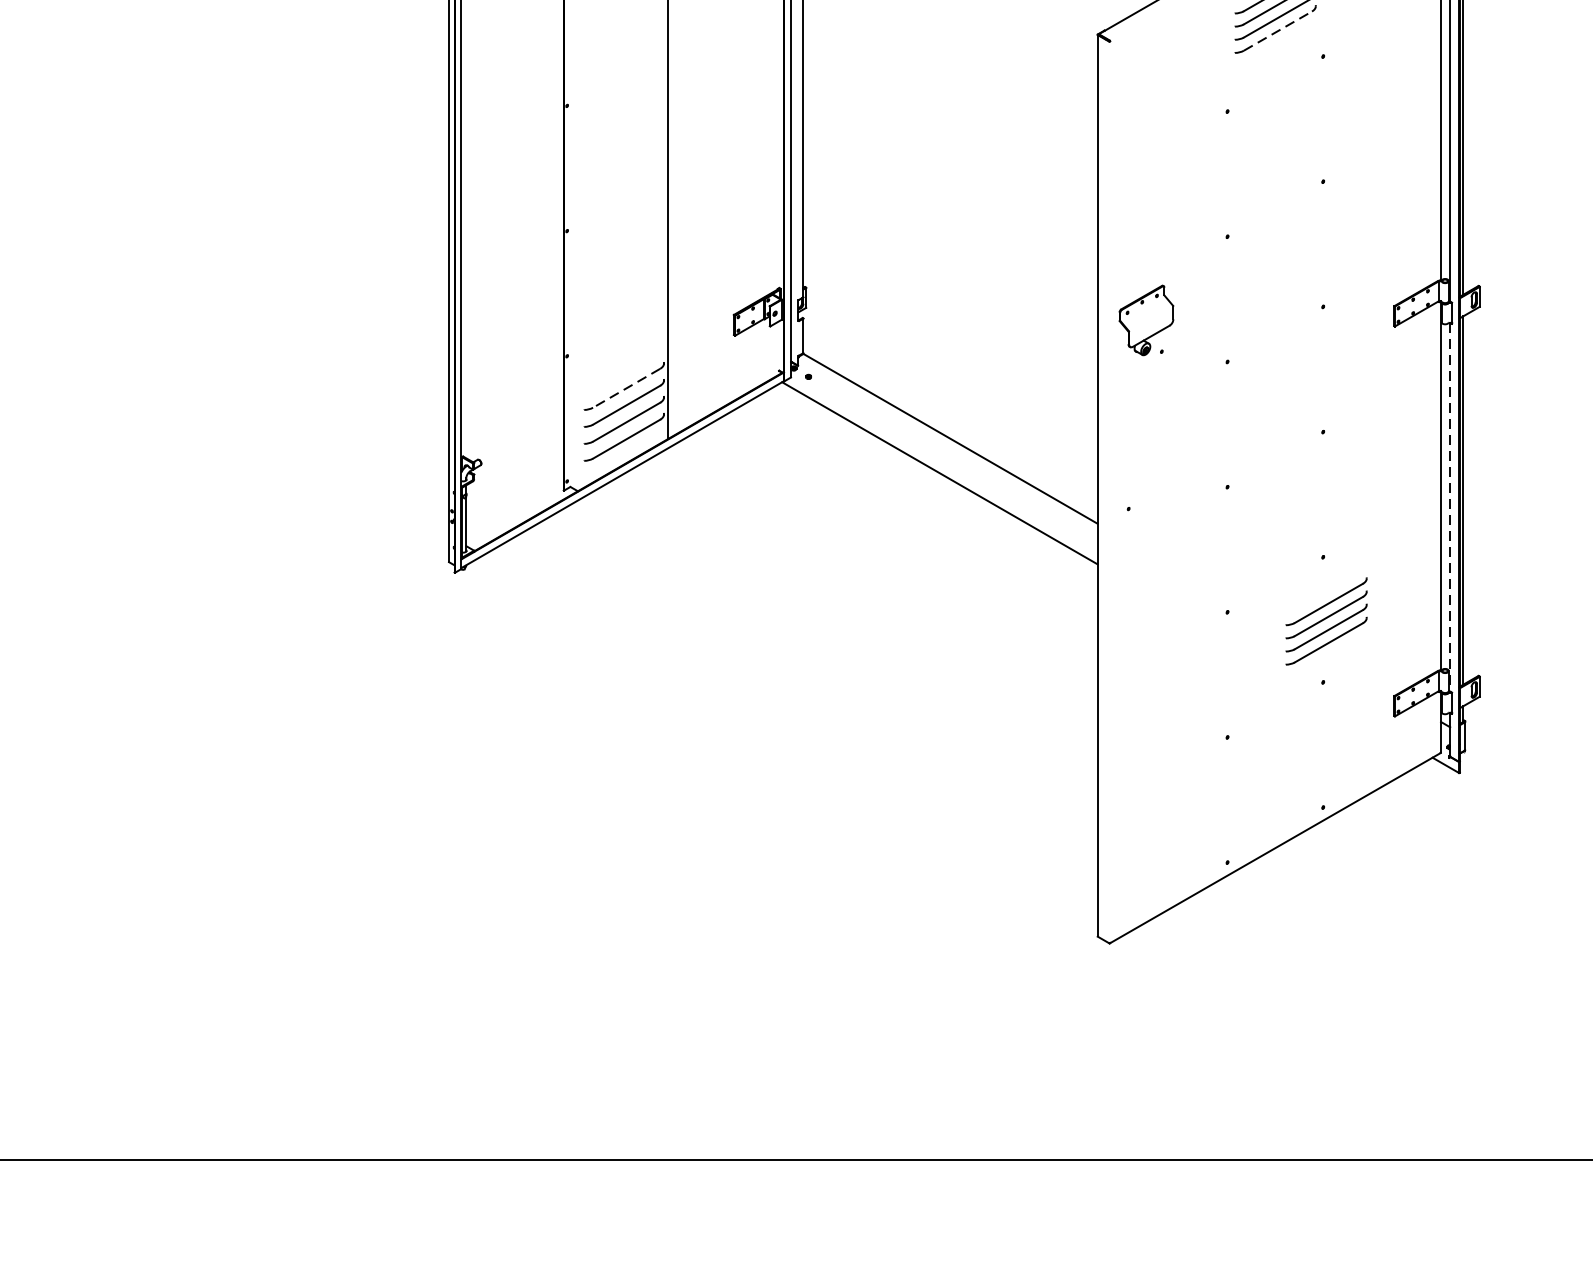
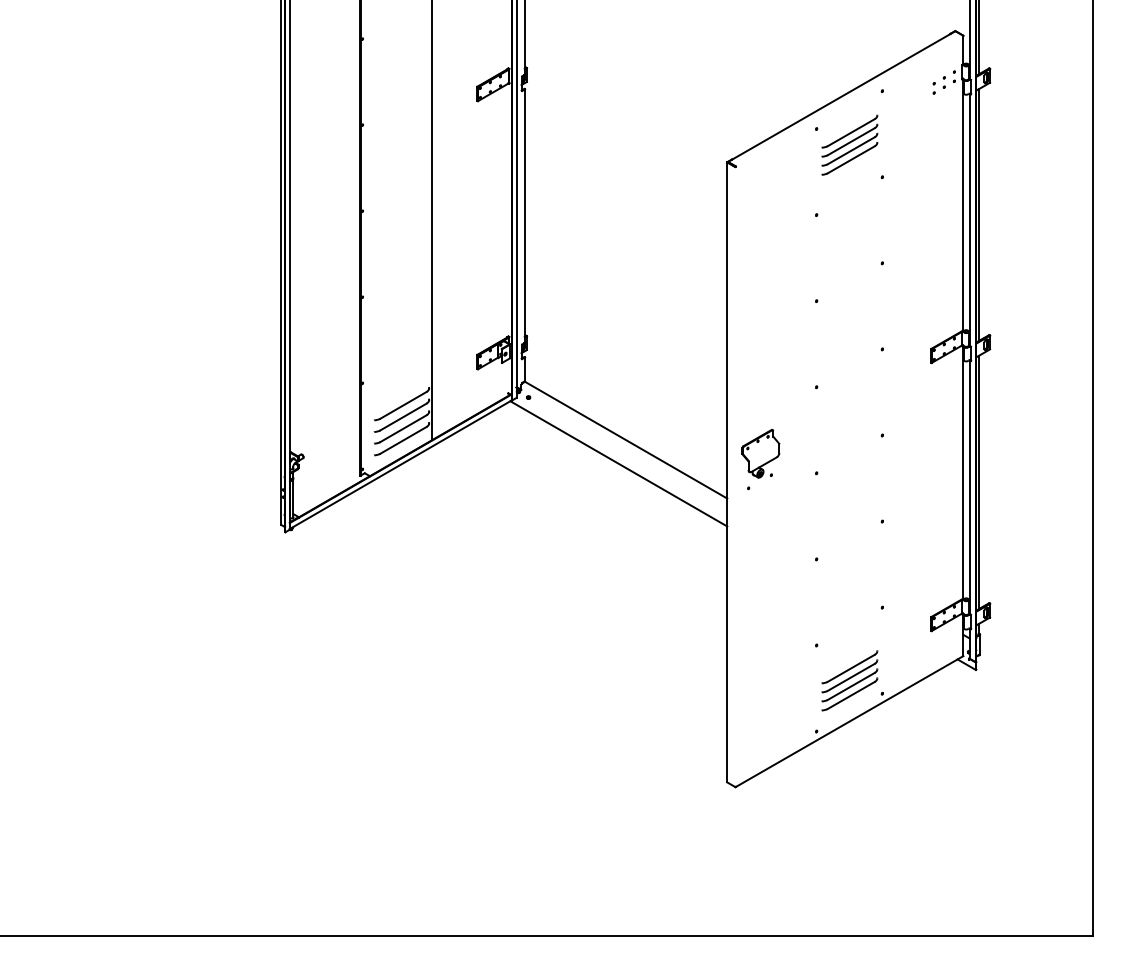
line: (1278, 30) -> (851, 159), dashed -> solid
part: (1145, 320) -> (760, 453), moved
line: (626, 388) -> (403, 405), dashed -> solid
line: (1449, 507) -> (969, 487), dashed -> solid
part: (1326, 621) -> (849, 680), moved

